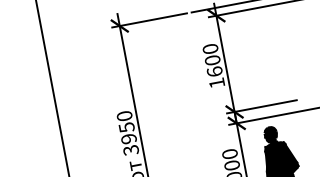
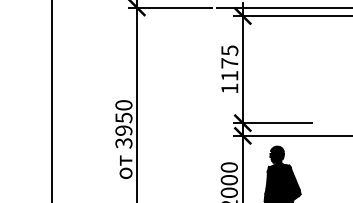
text: (212, 59) -> (229, 62), 1600 -> 1175

